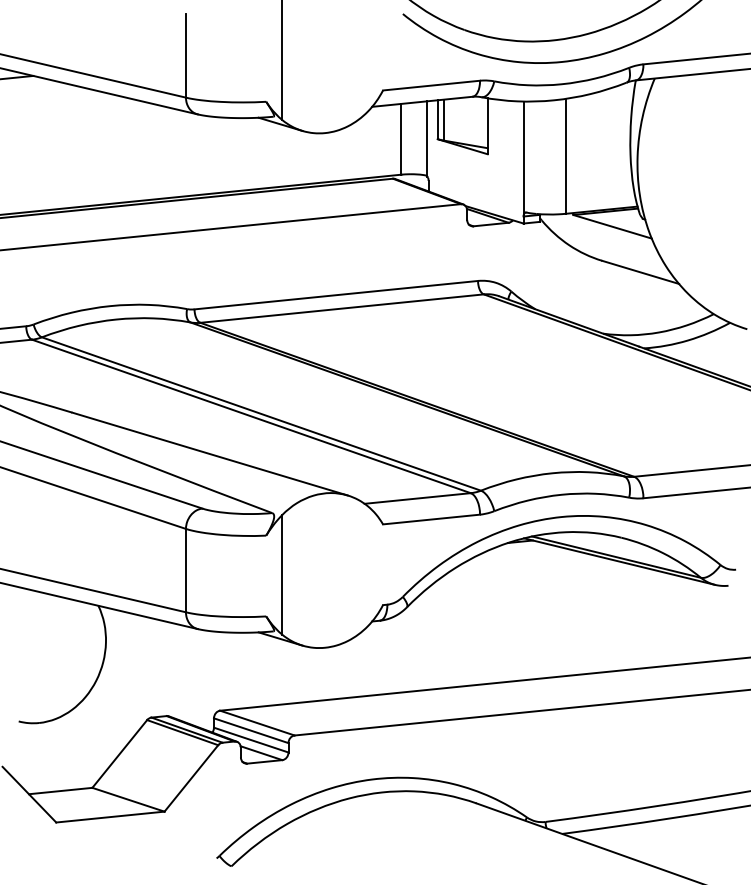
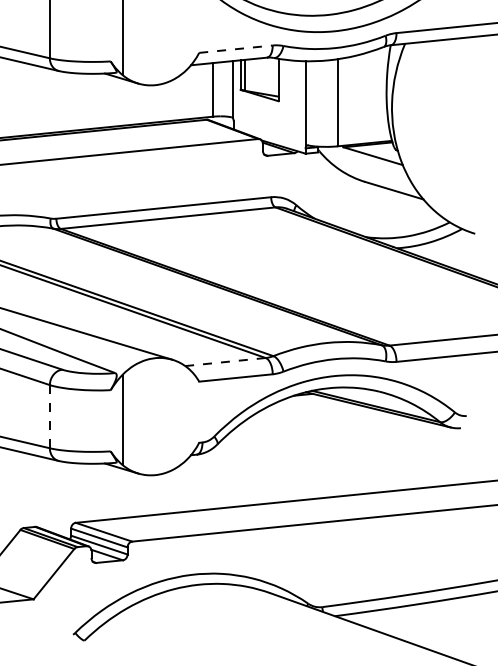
line: (431, 85) -> (235, 49), solid -> dashed
line: (417, 498) -> (225, 362), solid -> dashed
line: (185, 570) -> (49, 416), solid -> dashed

